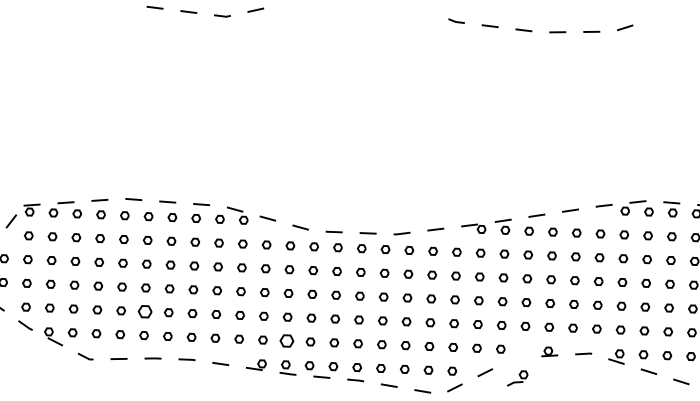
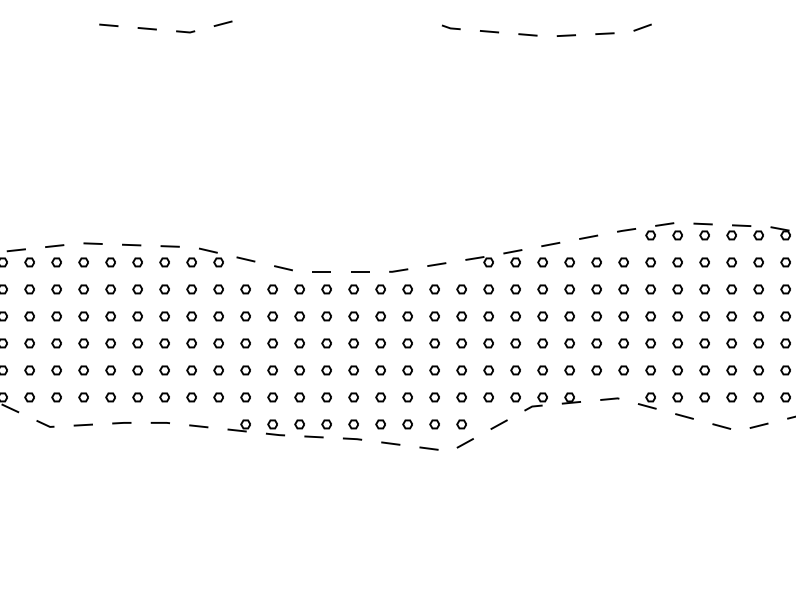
part: (144, 311) -> (110, 370), size x0.62
part: (286, 341) -> (272, 397), size x0.62
part: (517, 378) -> (535, 401), moved

